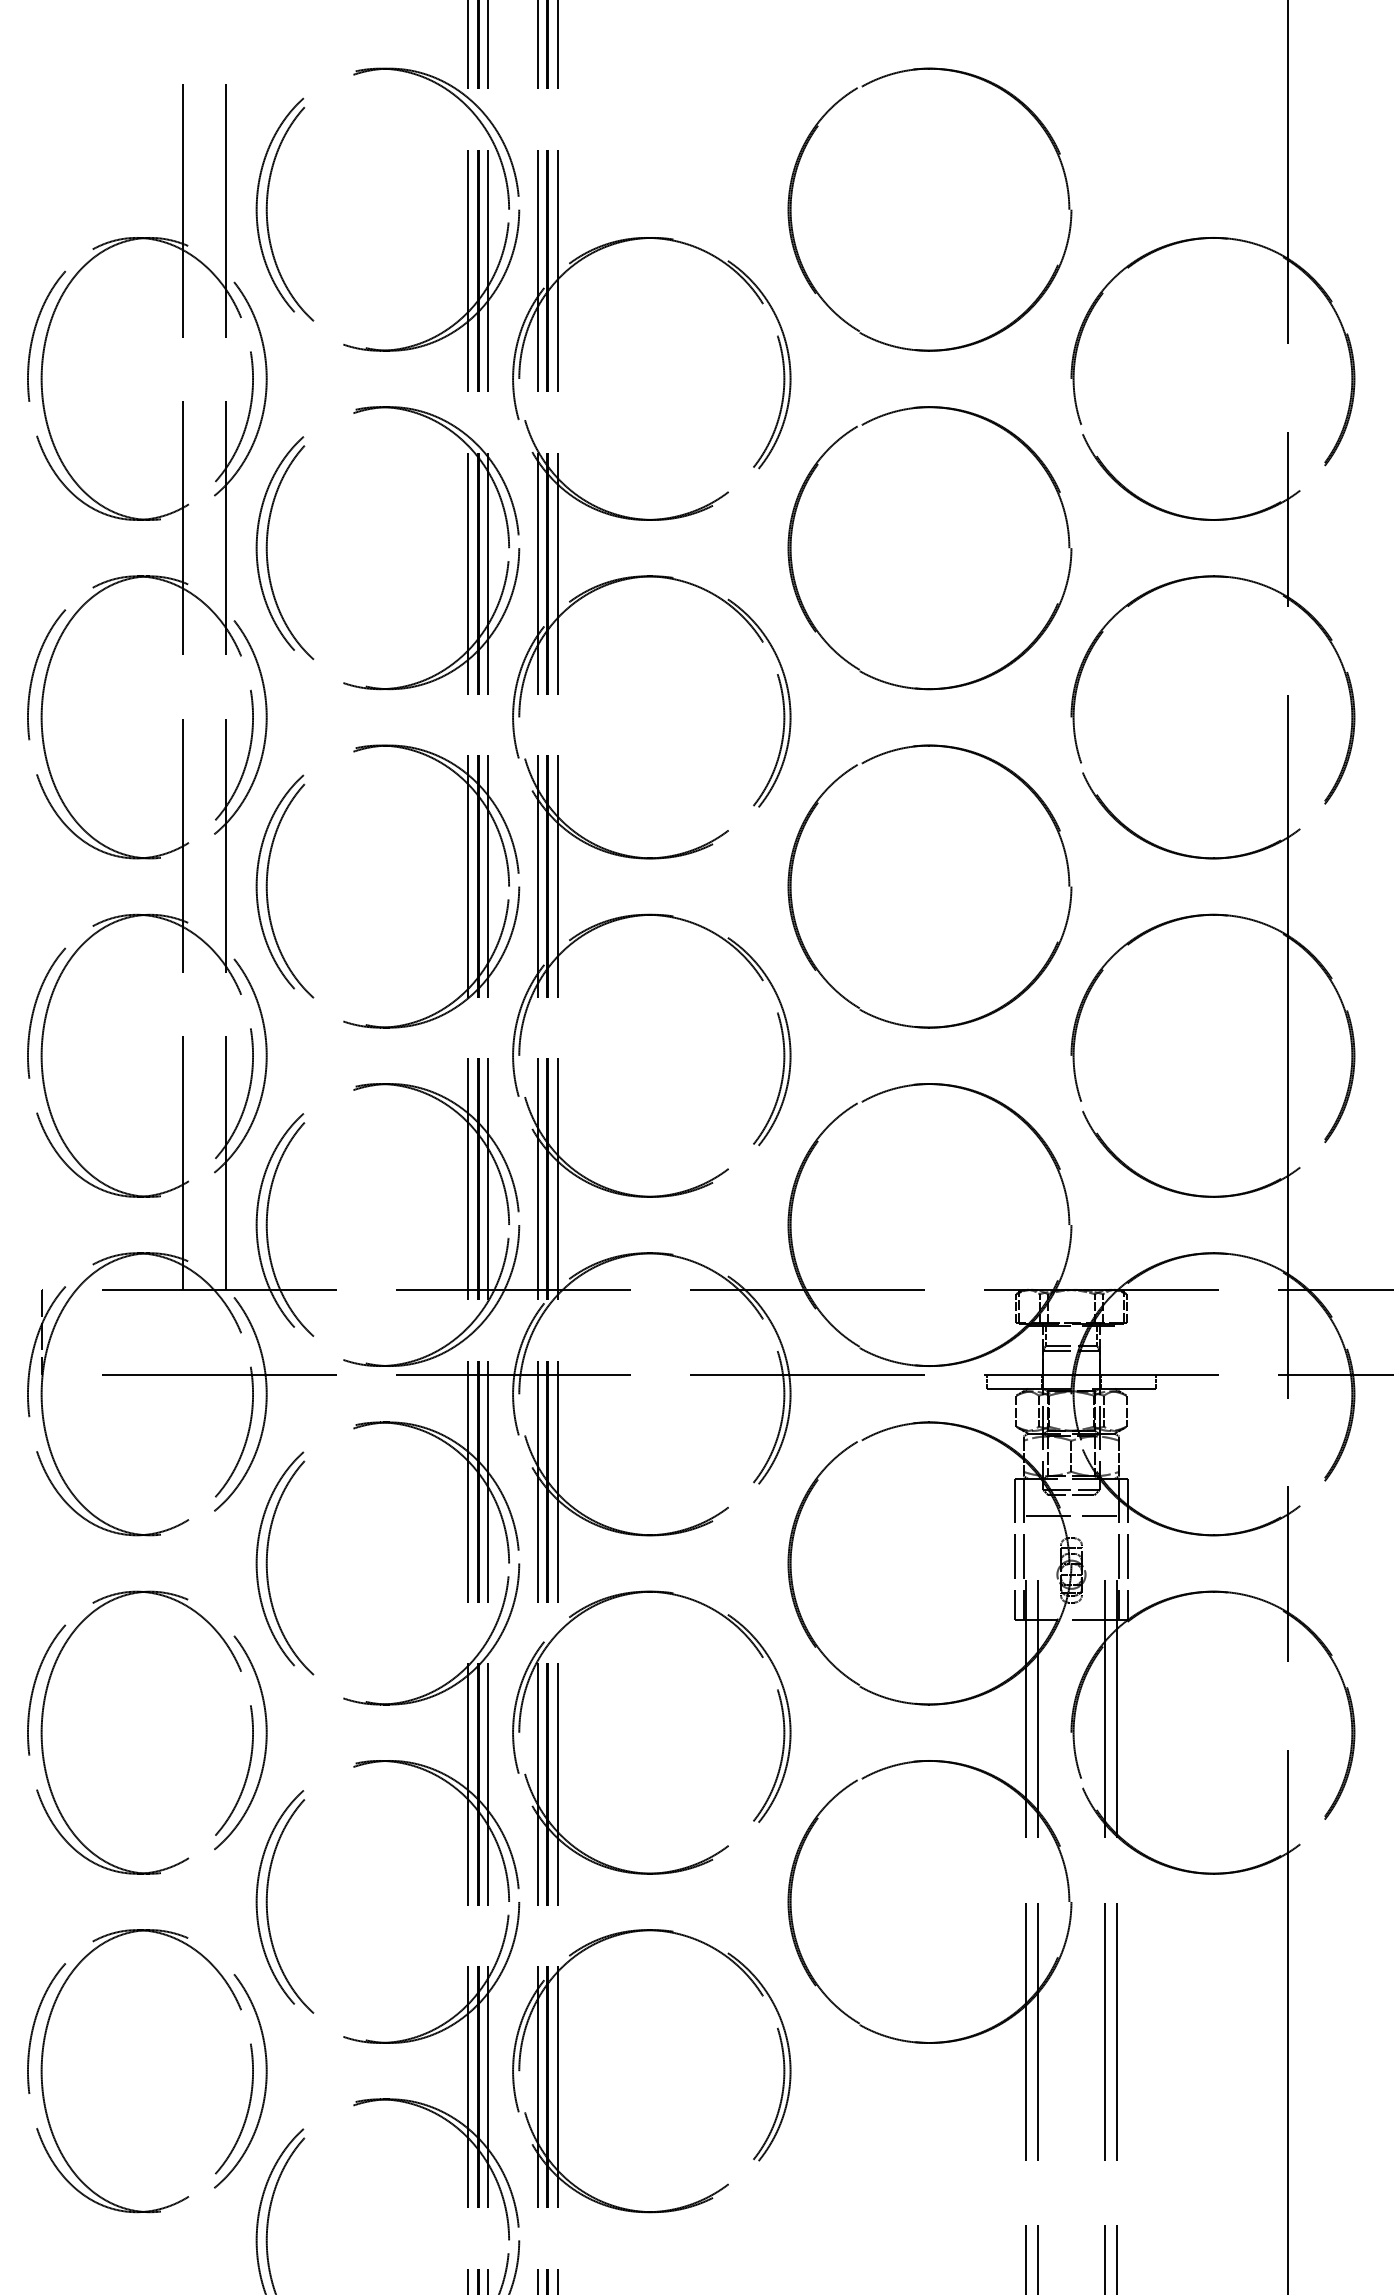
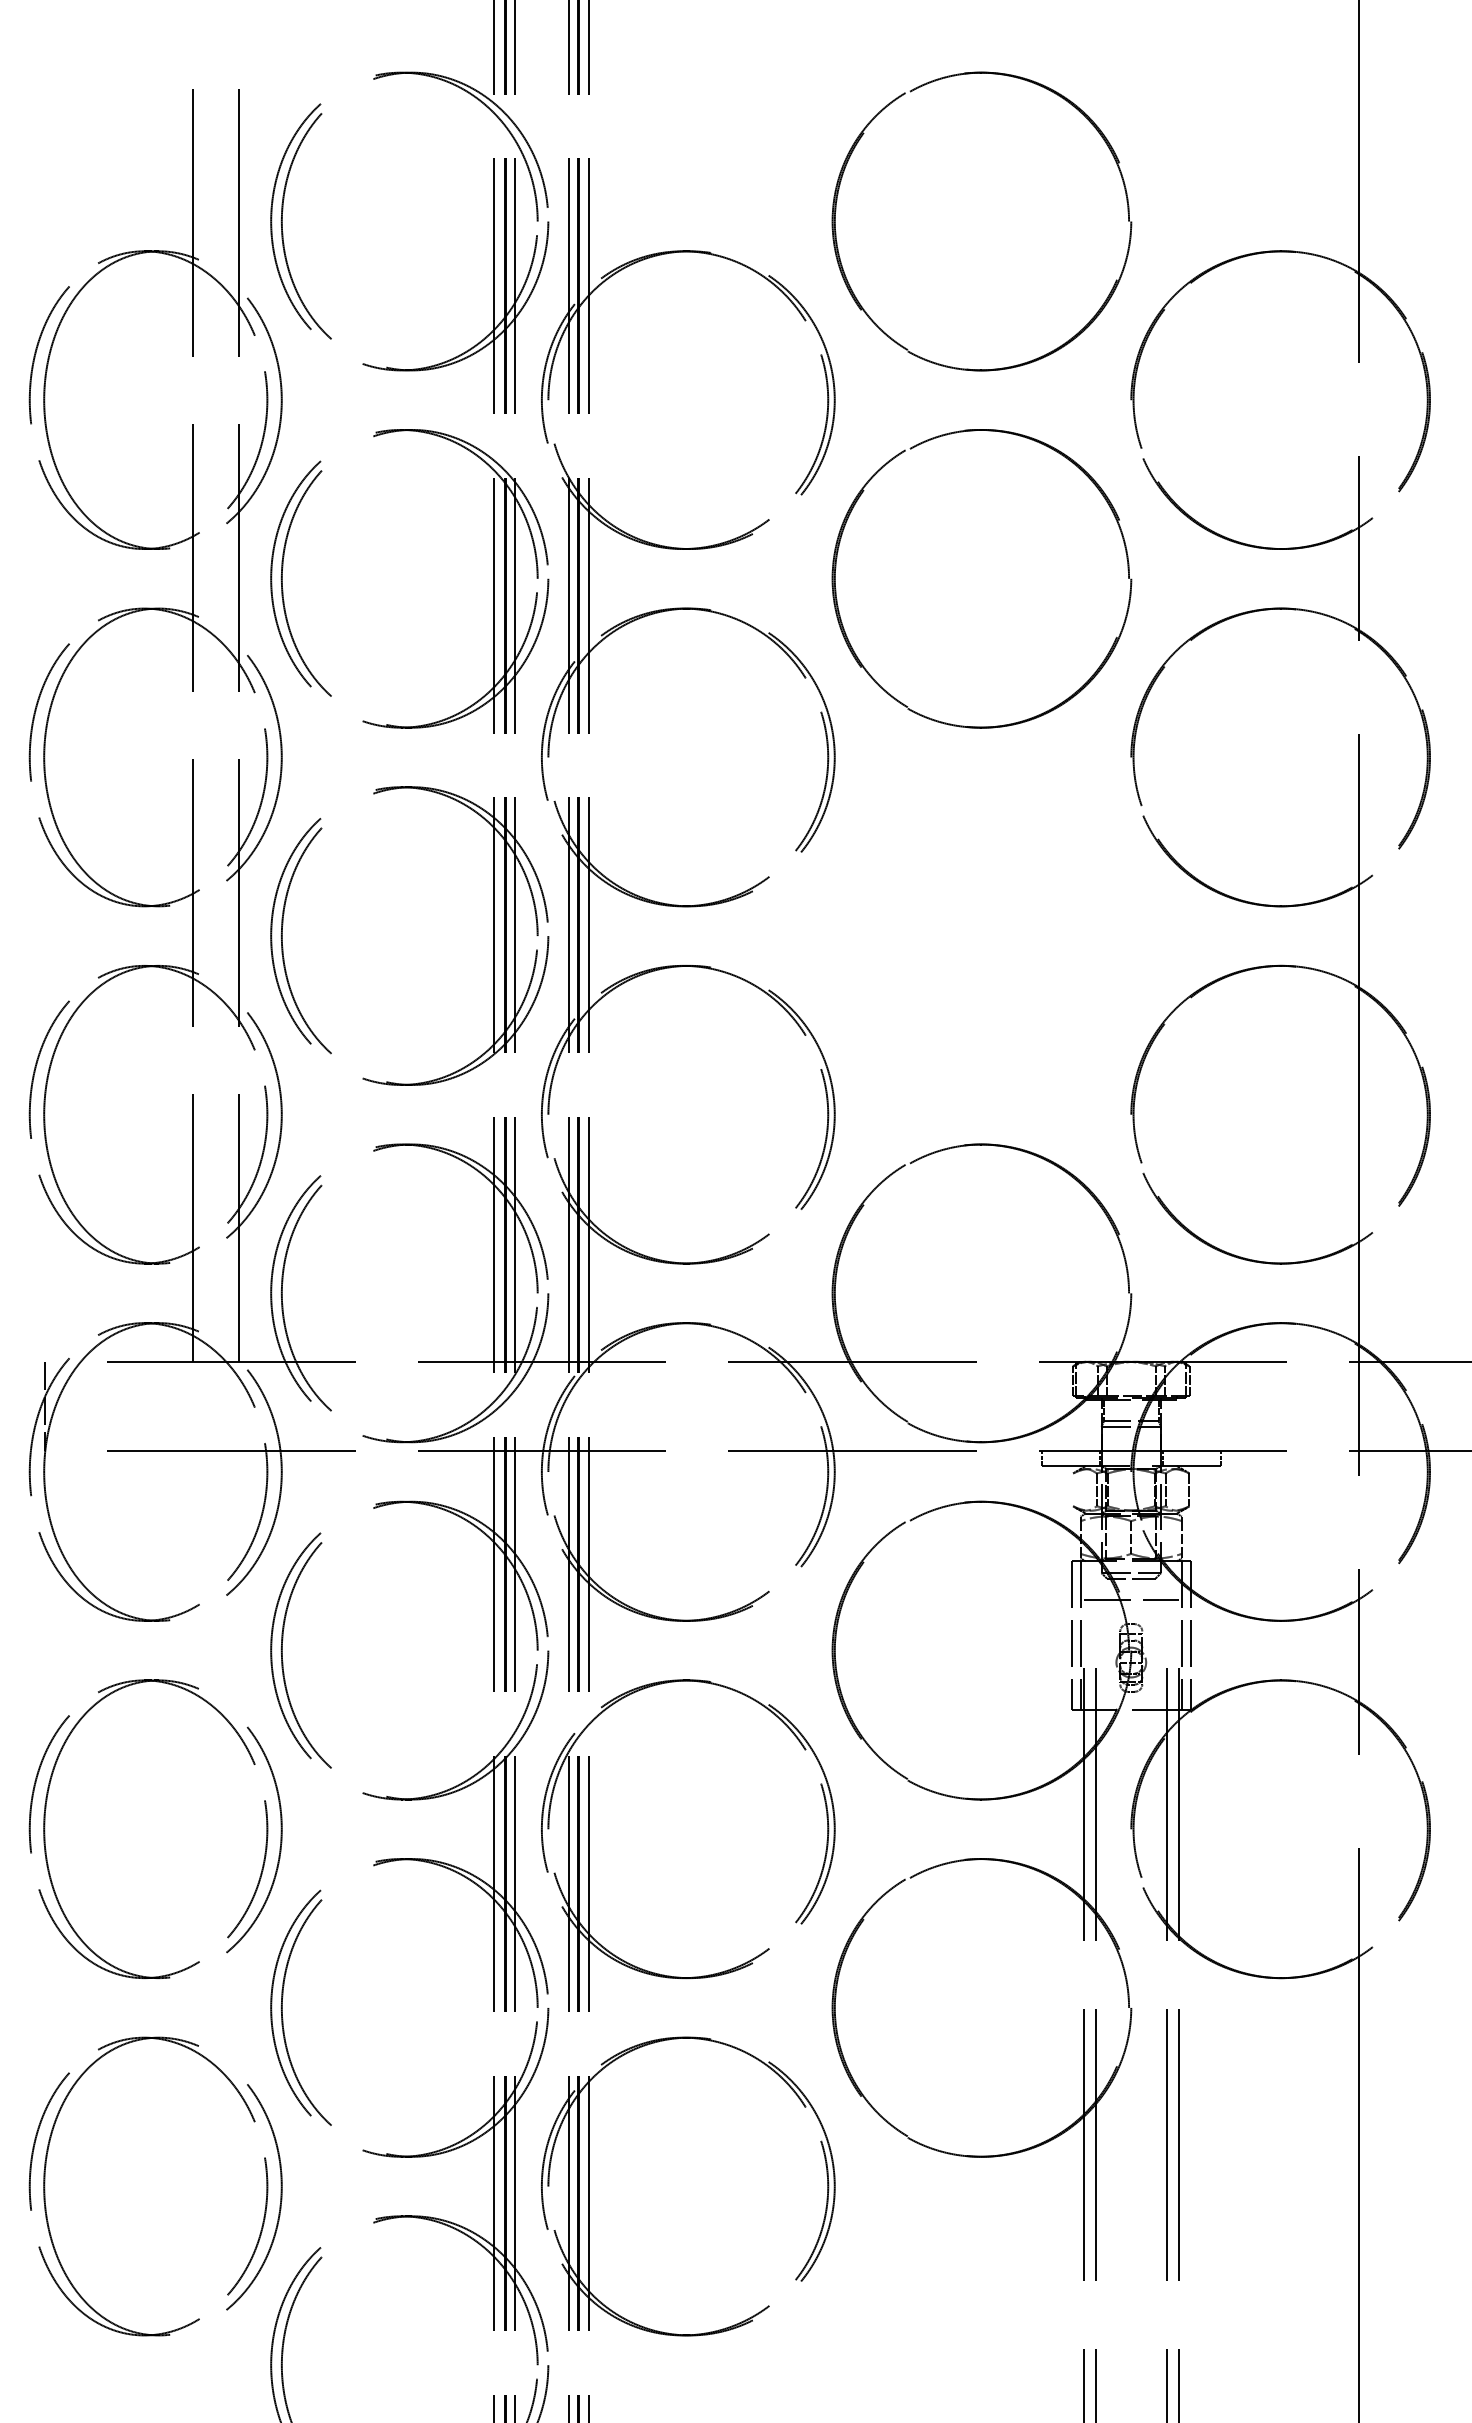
part: (796, 849) -> (841, 896), removed
line: (1016, 1410) -> (1073, 1489), removed

